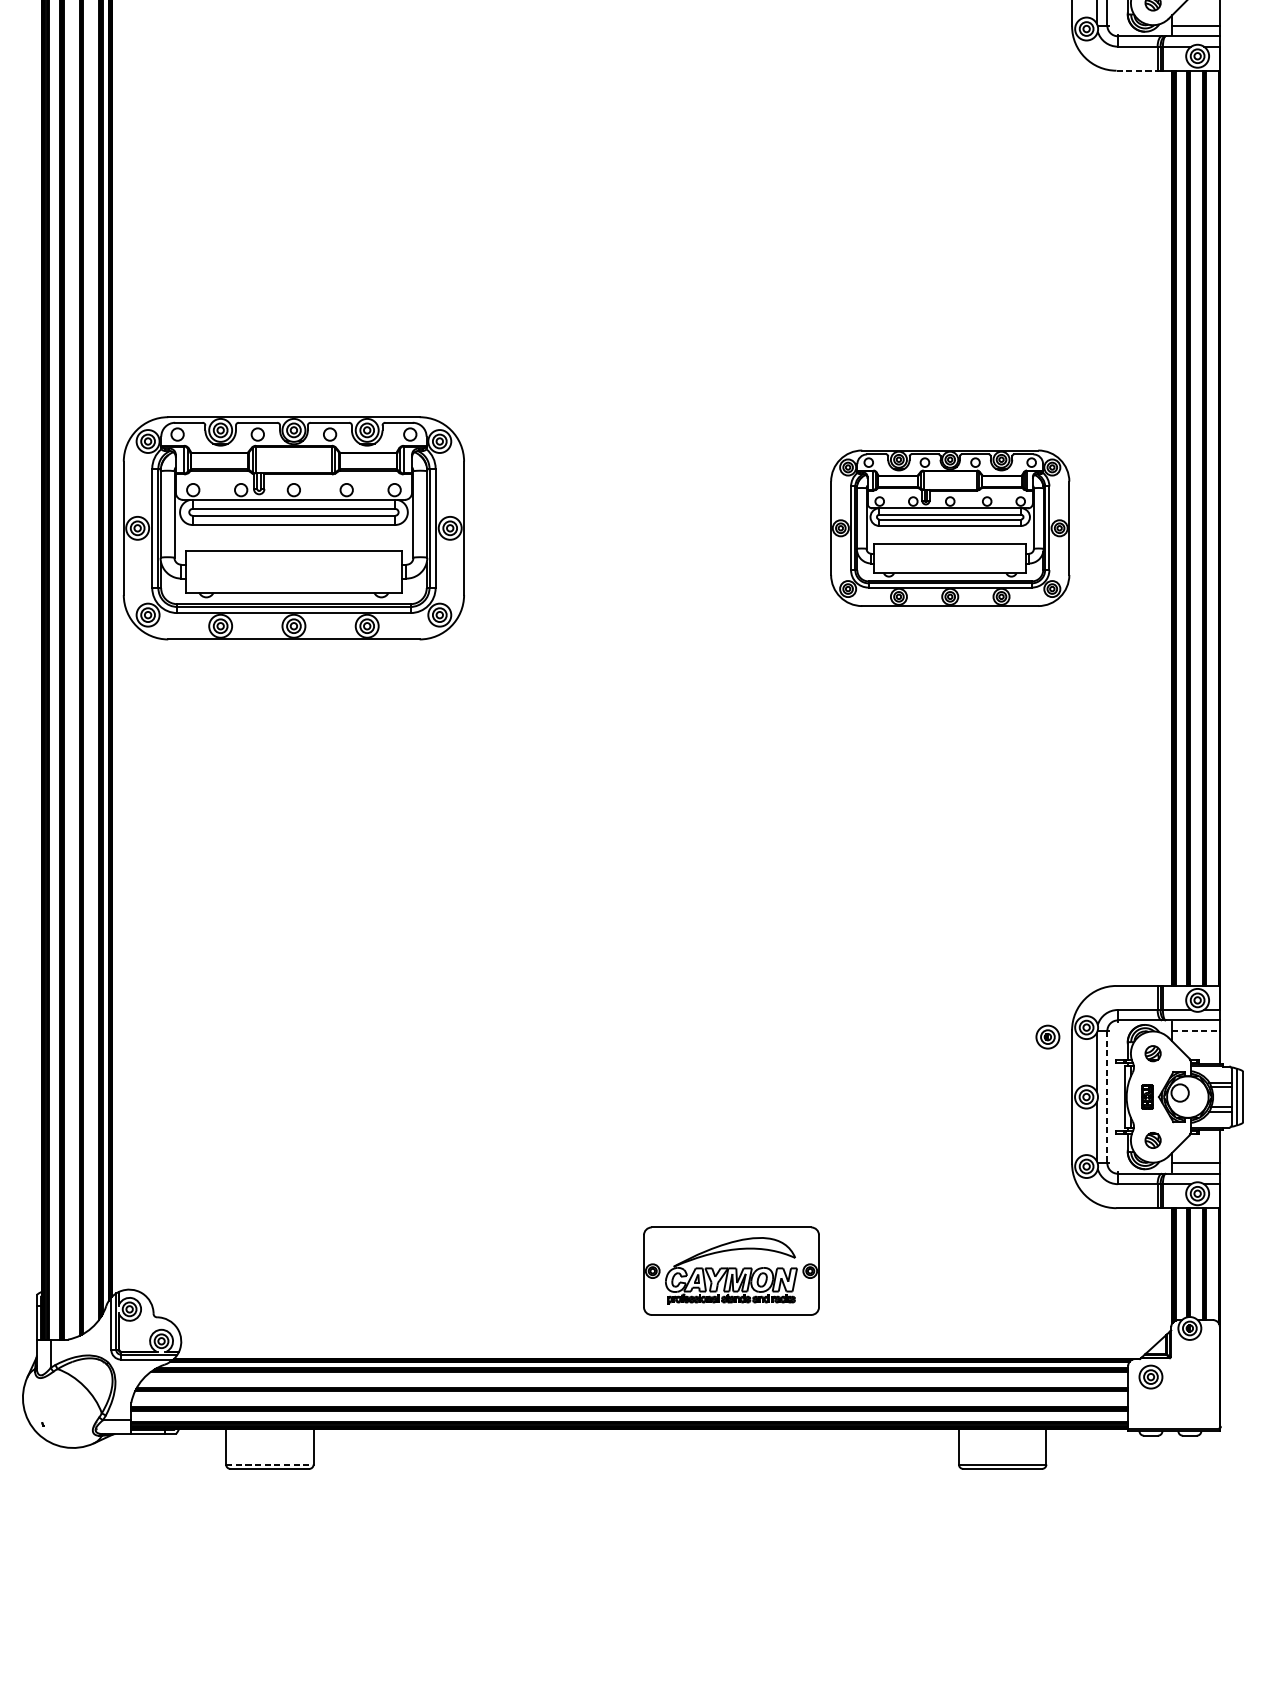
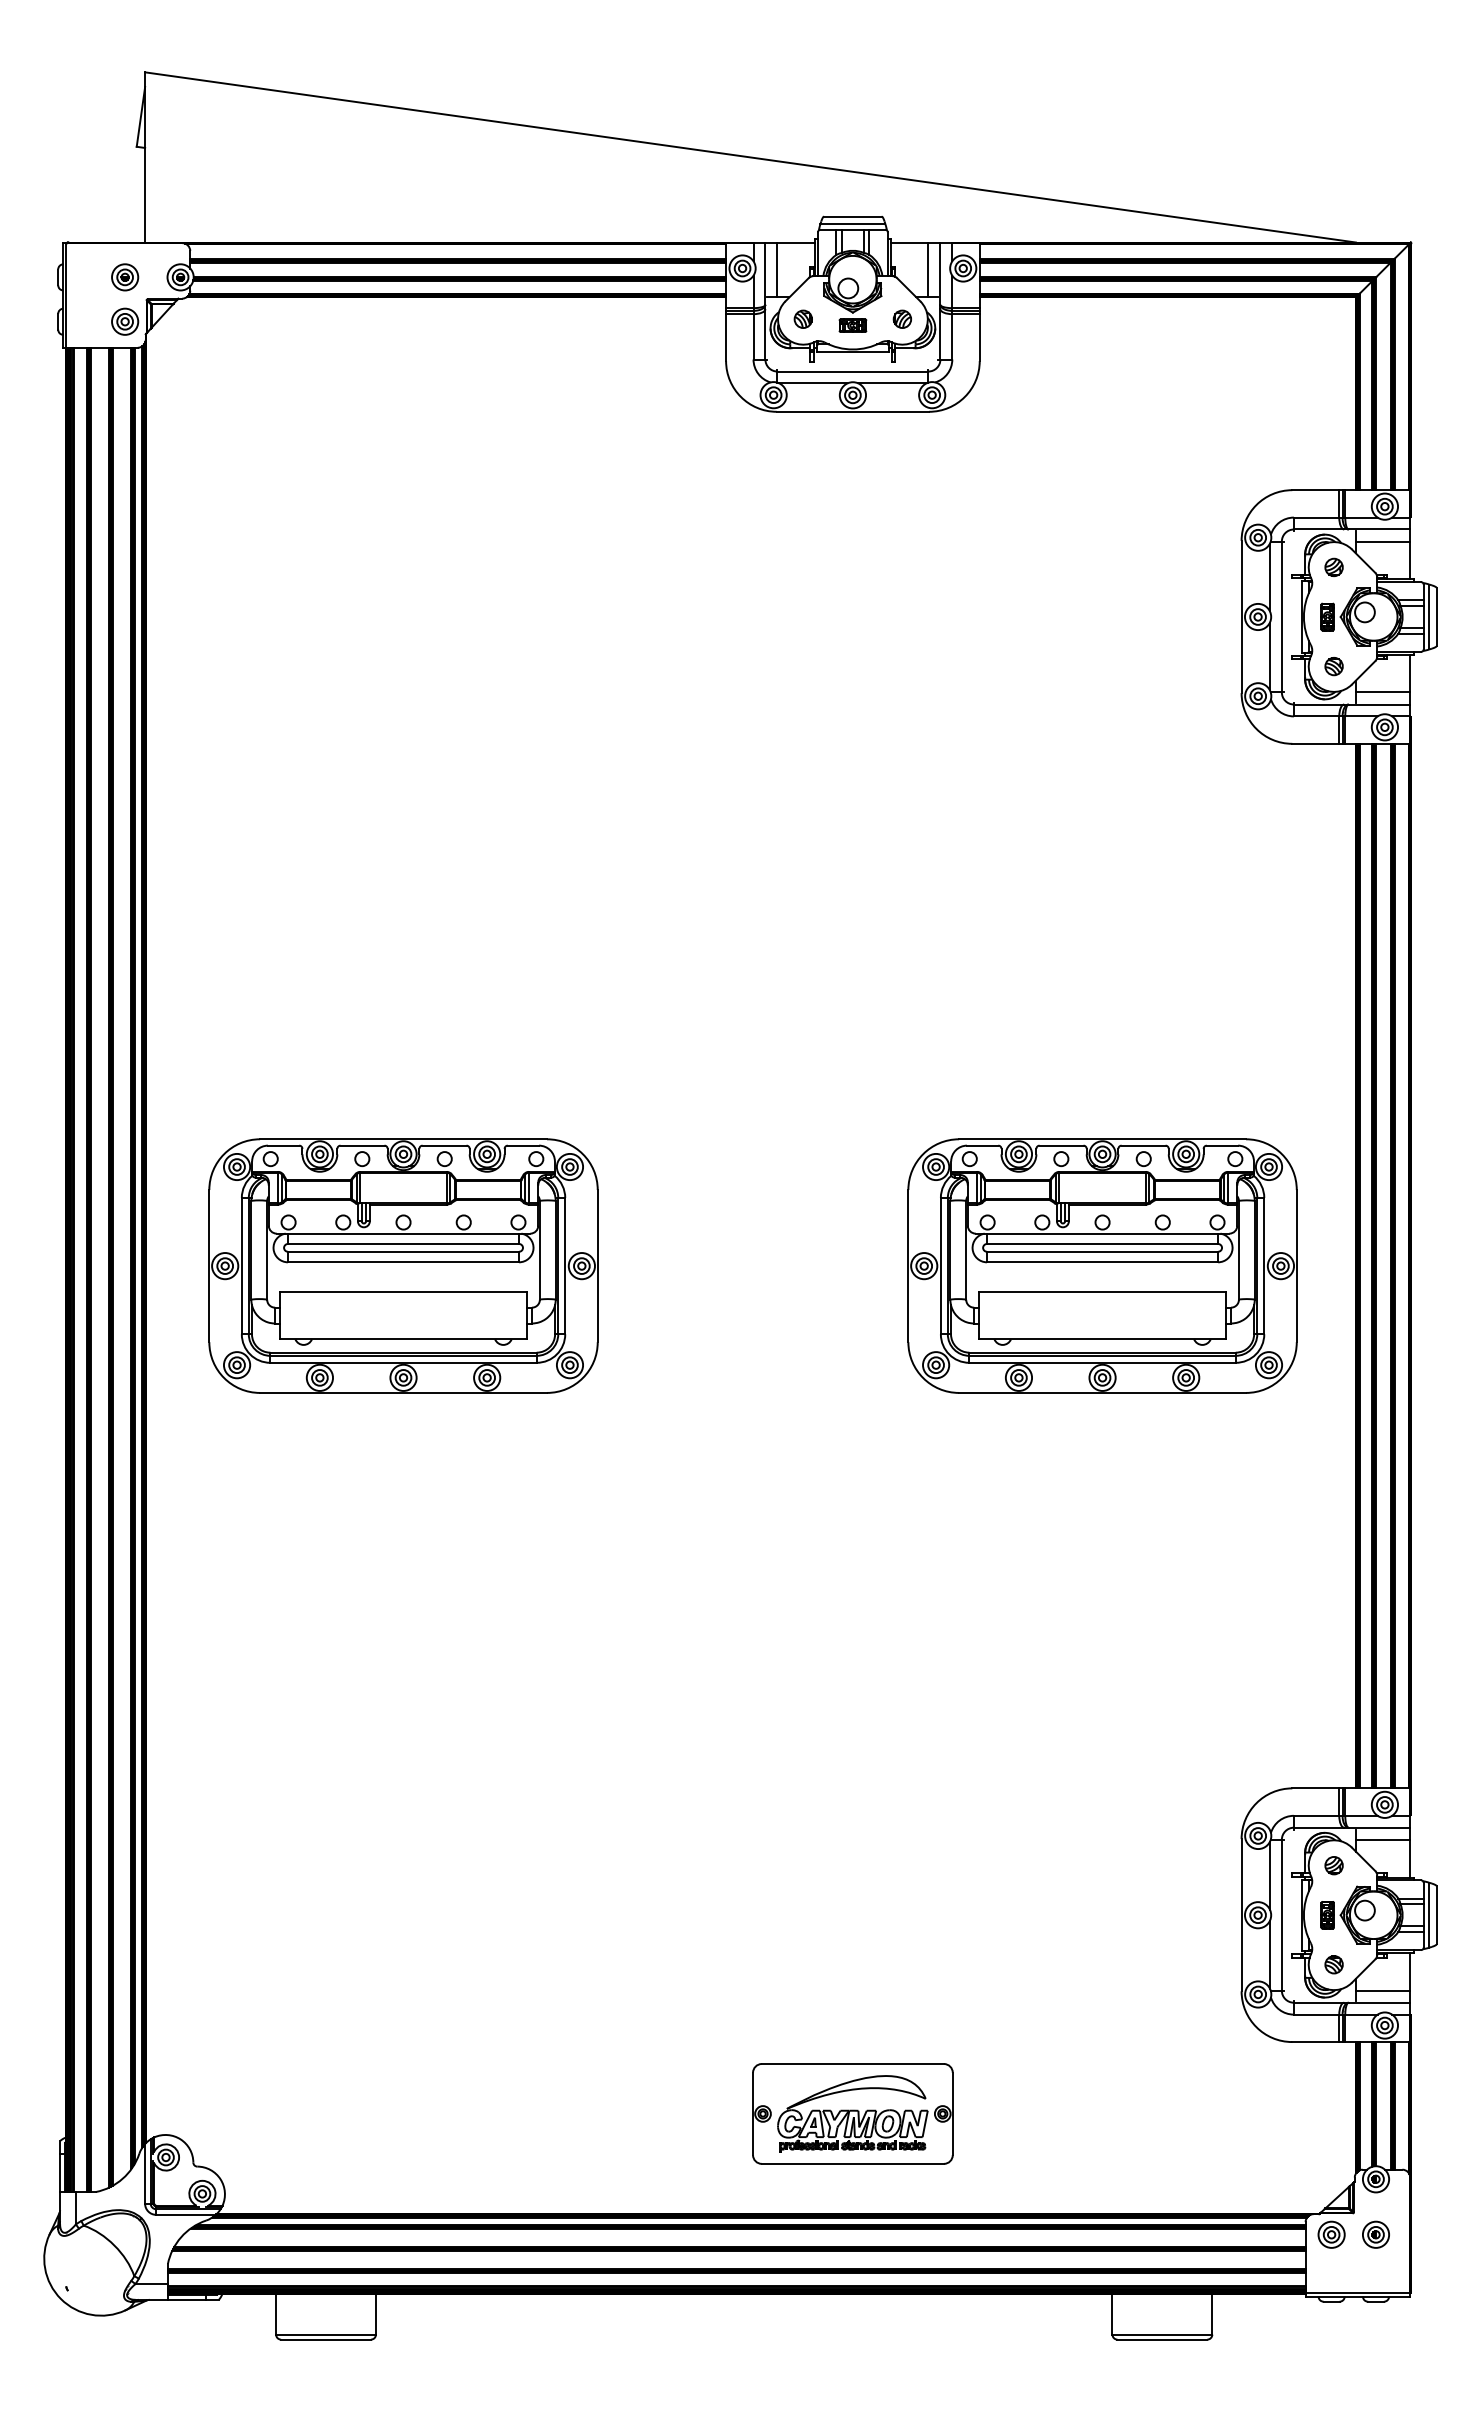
line: (1137, 70) -> (1316, 743), dashed -> solid
part: (293, 527) -> (403, 1265), moved
part: (950, 527) -> (1102, 1265), size x1.43
line: (1196, 1030) -> (1383, 1839), dashed -> solid
part: (1047, 1036) -> (1375, 2234), moved
line: (1107, 1097) -> (1281, 1915), dashed -> solid
line: (270, 1464) -> (326, 2334), dashed -> solid

